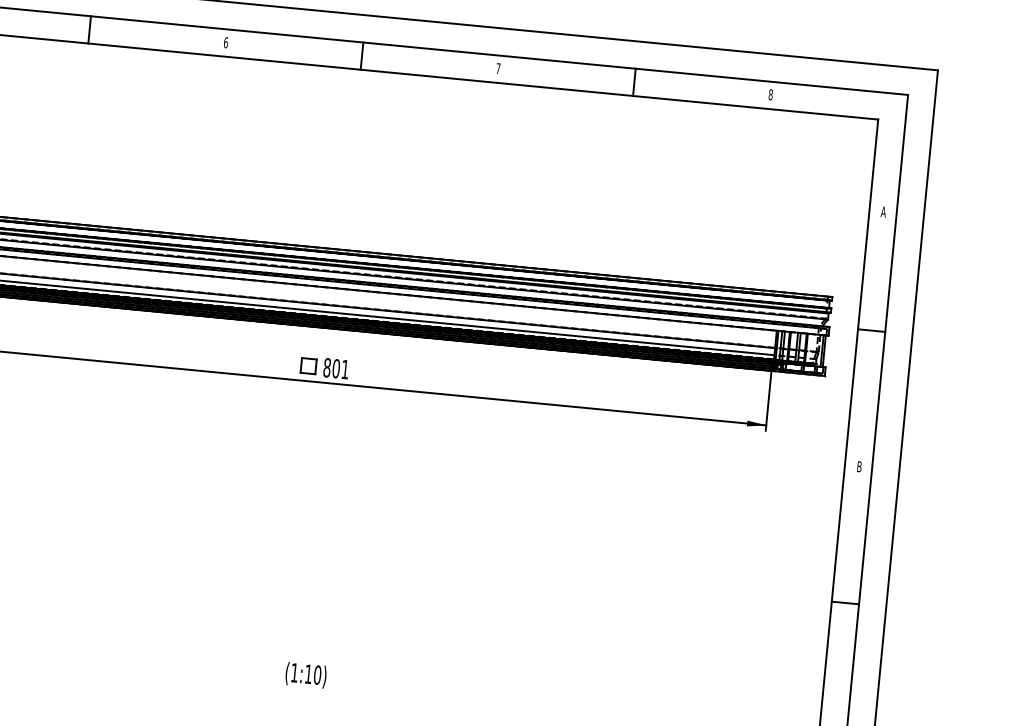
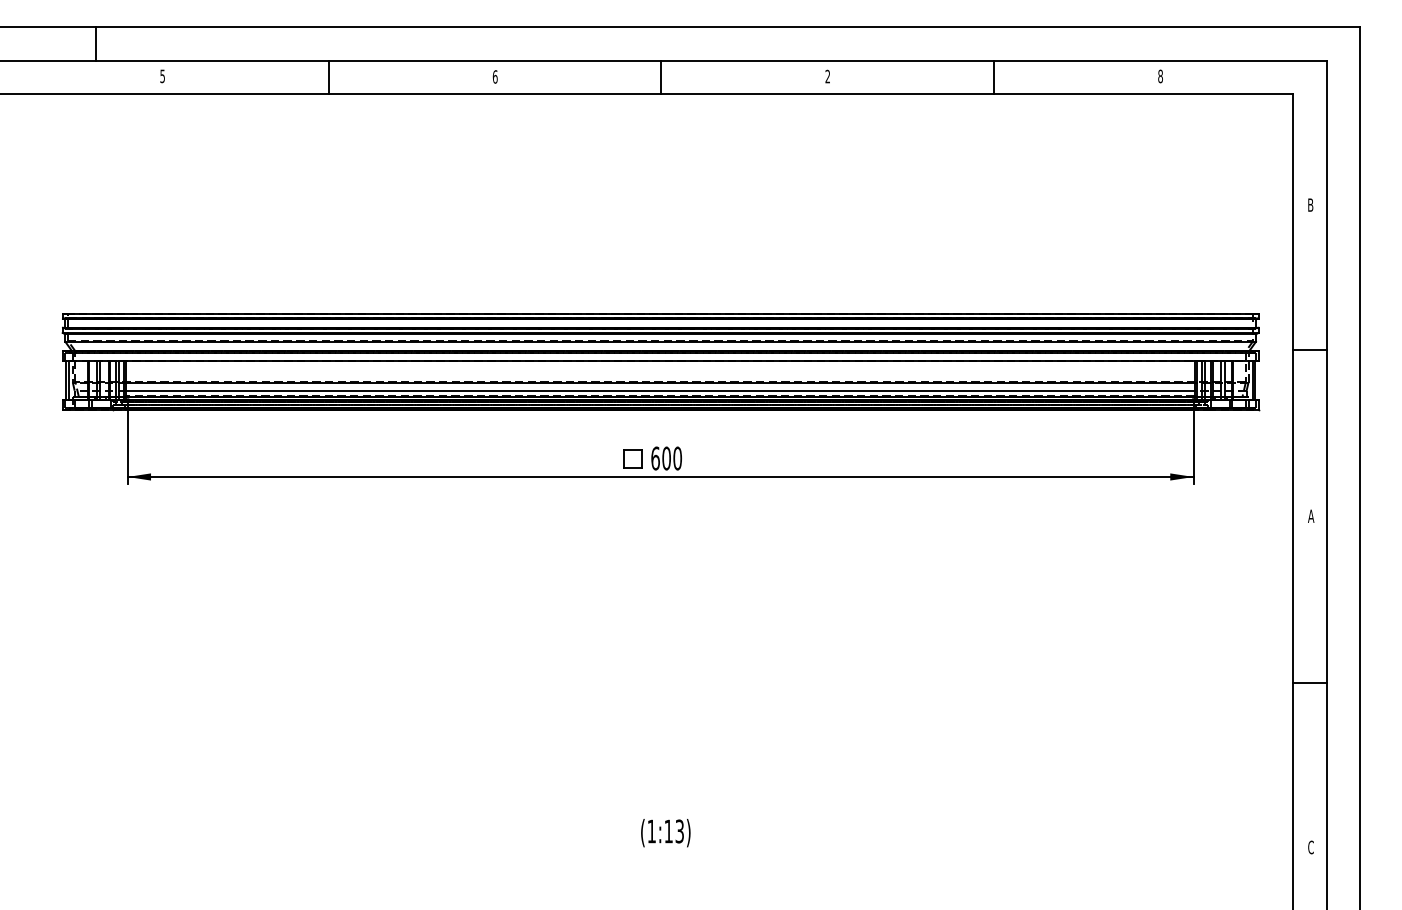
text: (498, 68) -> (827, 76), 7 -> 2
text: (883, 211) -> (1310, 204), A -> B
text: (336, 368) -> (666, 458), 801 -> 600
text: (859, 466) -> (1311, 515), B -> A
text: (317, 675) -> (679, 831), (1:10) -> (1:13)

